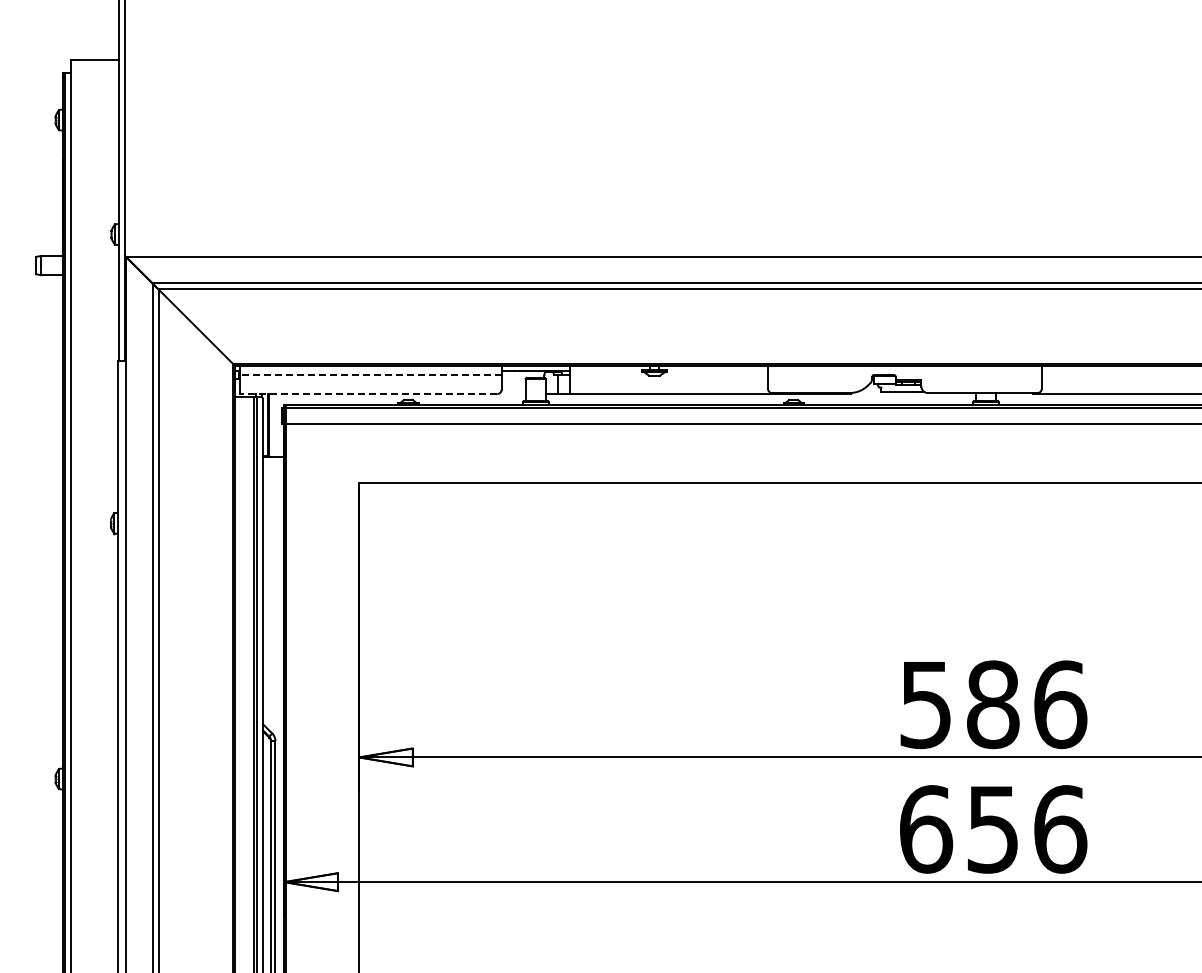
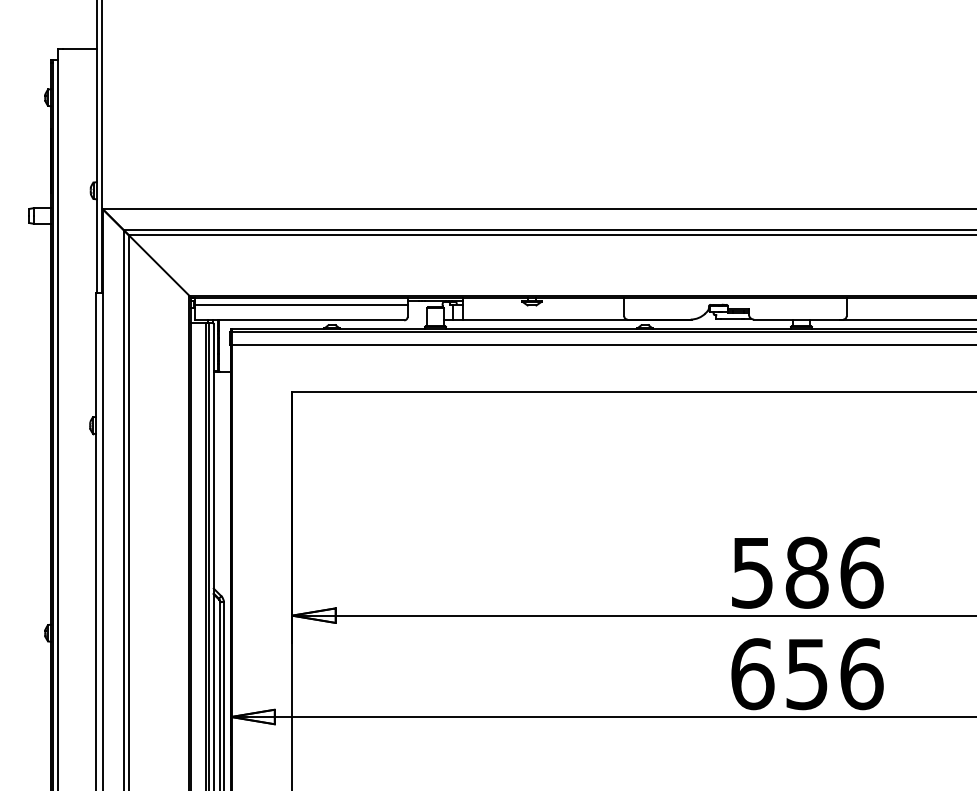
line: (370, 374) -> (301, 304), dashed -> solid
line: (368, 394) -> (299, 320), dashed -> solid

